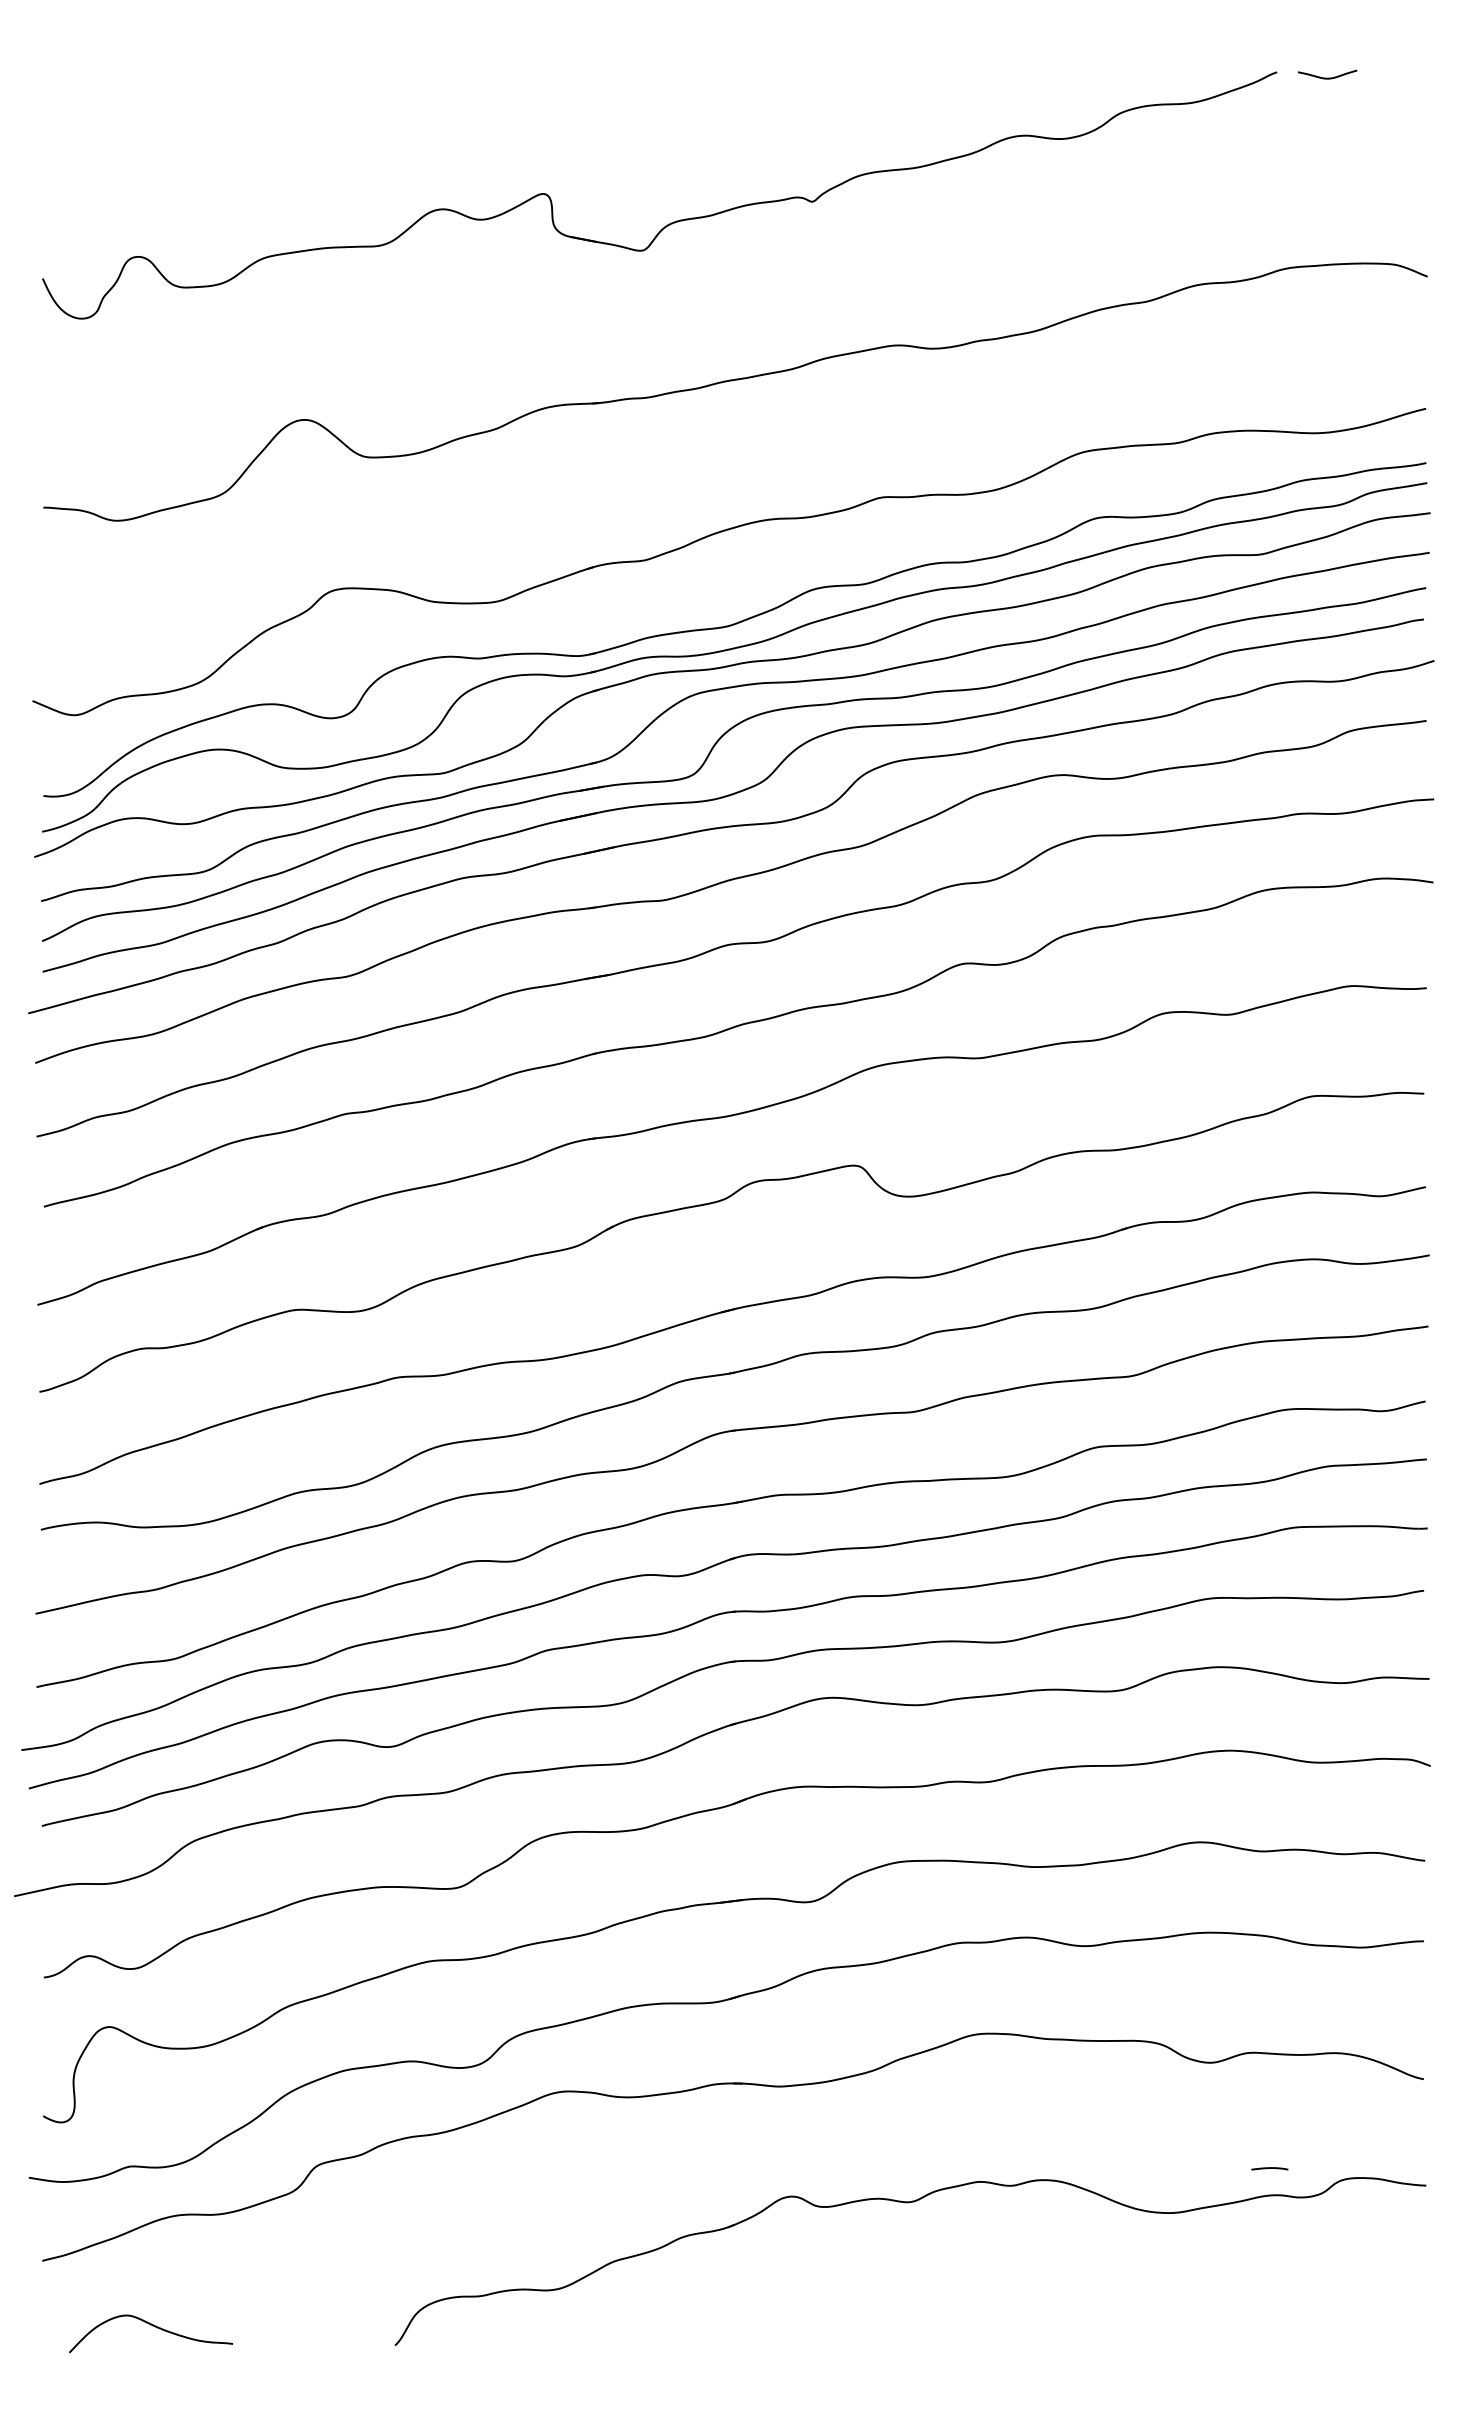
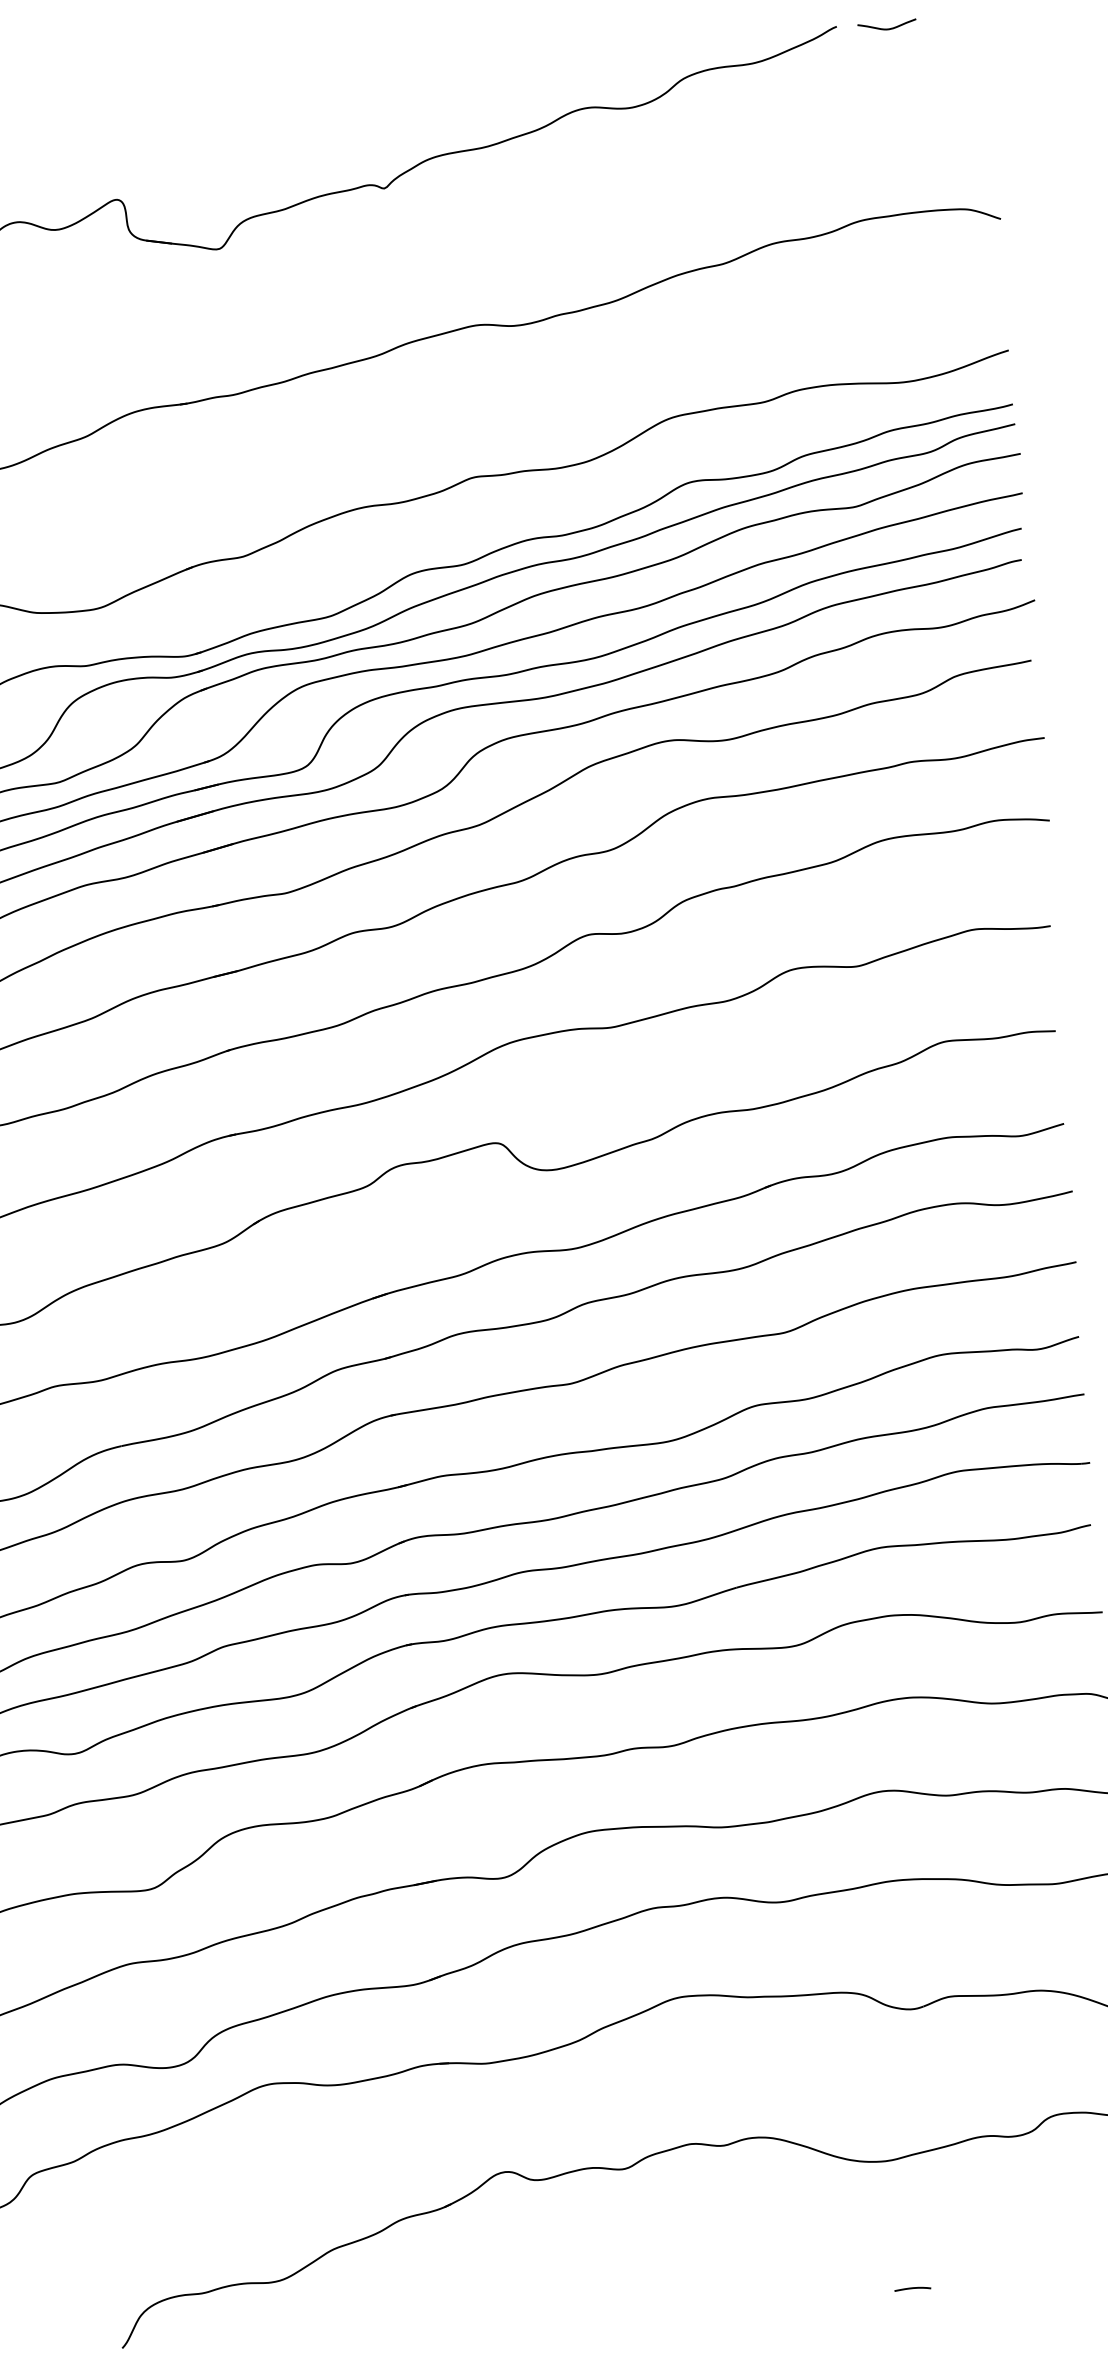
line: (1269, 2168) -> (912, 2288), moved

